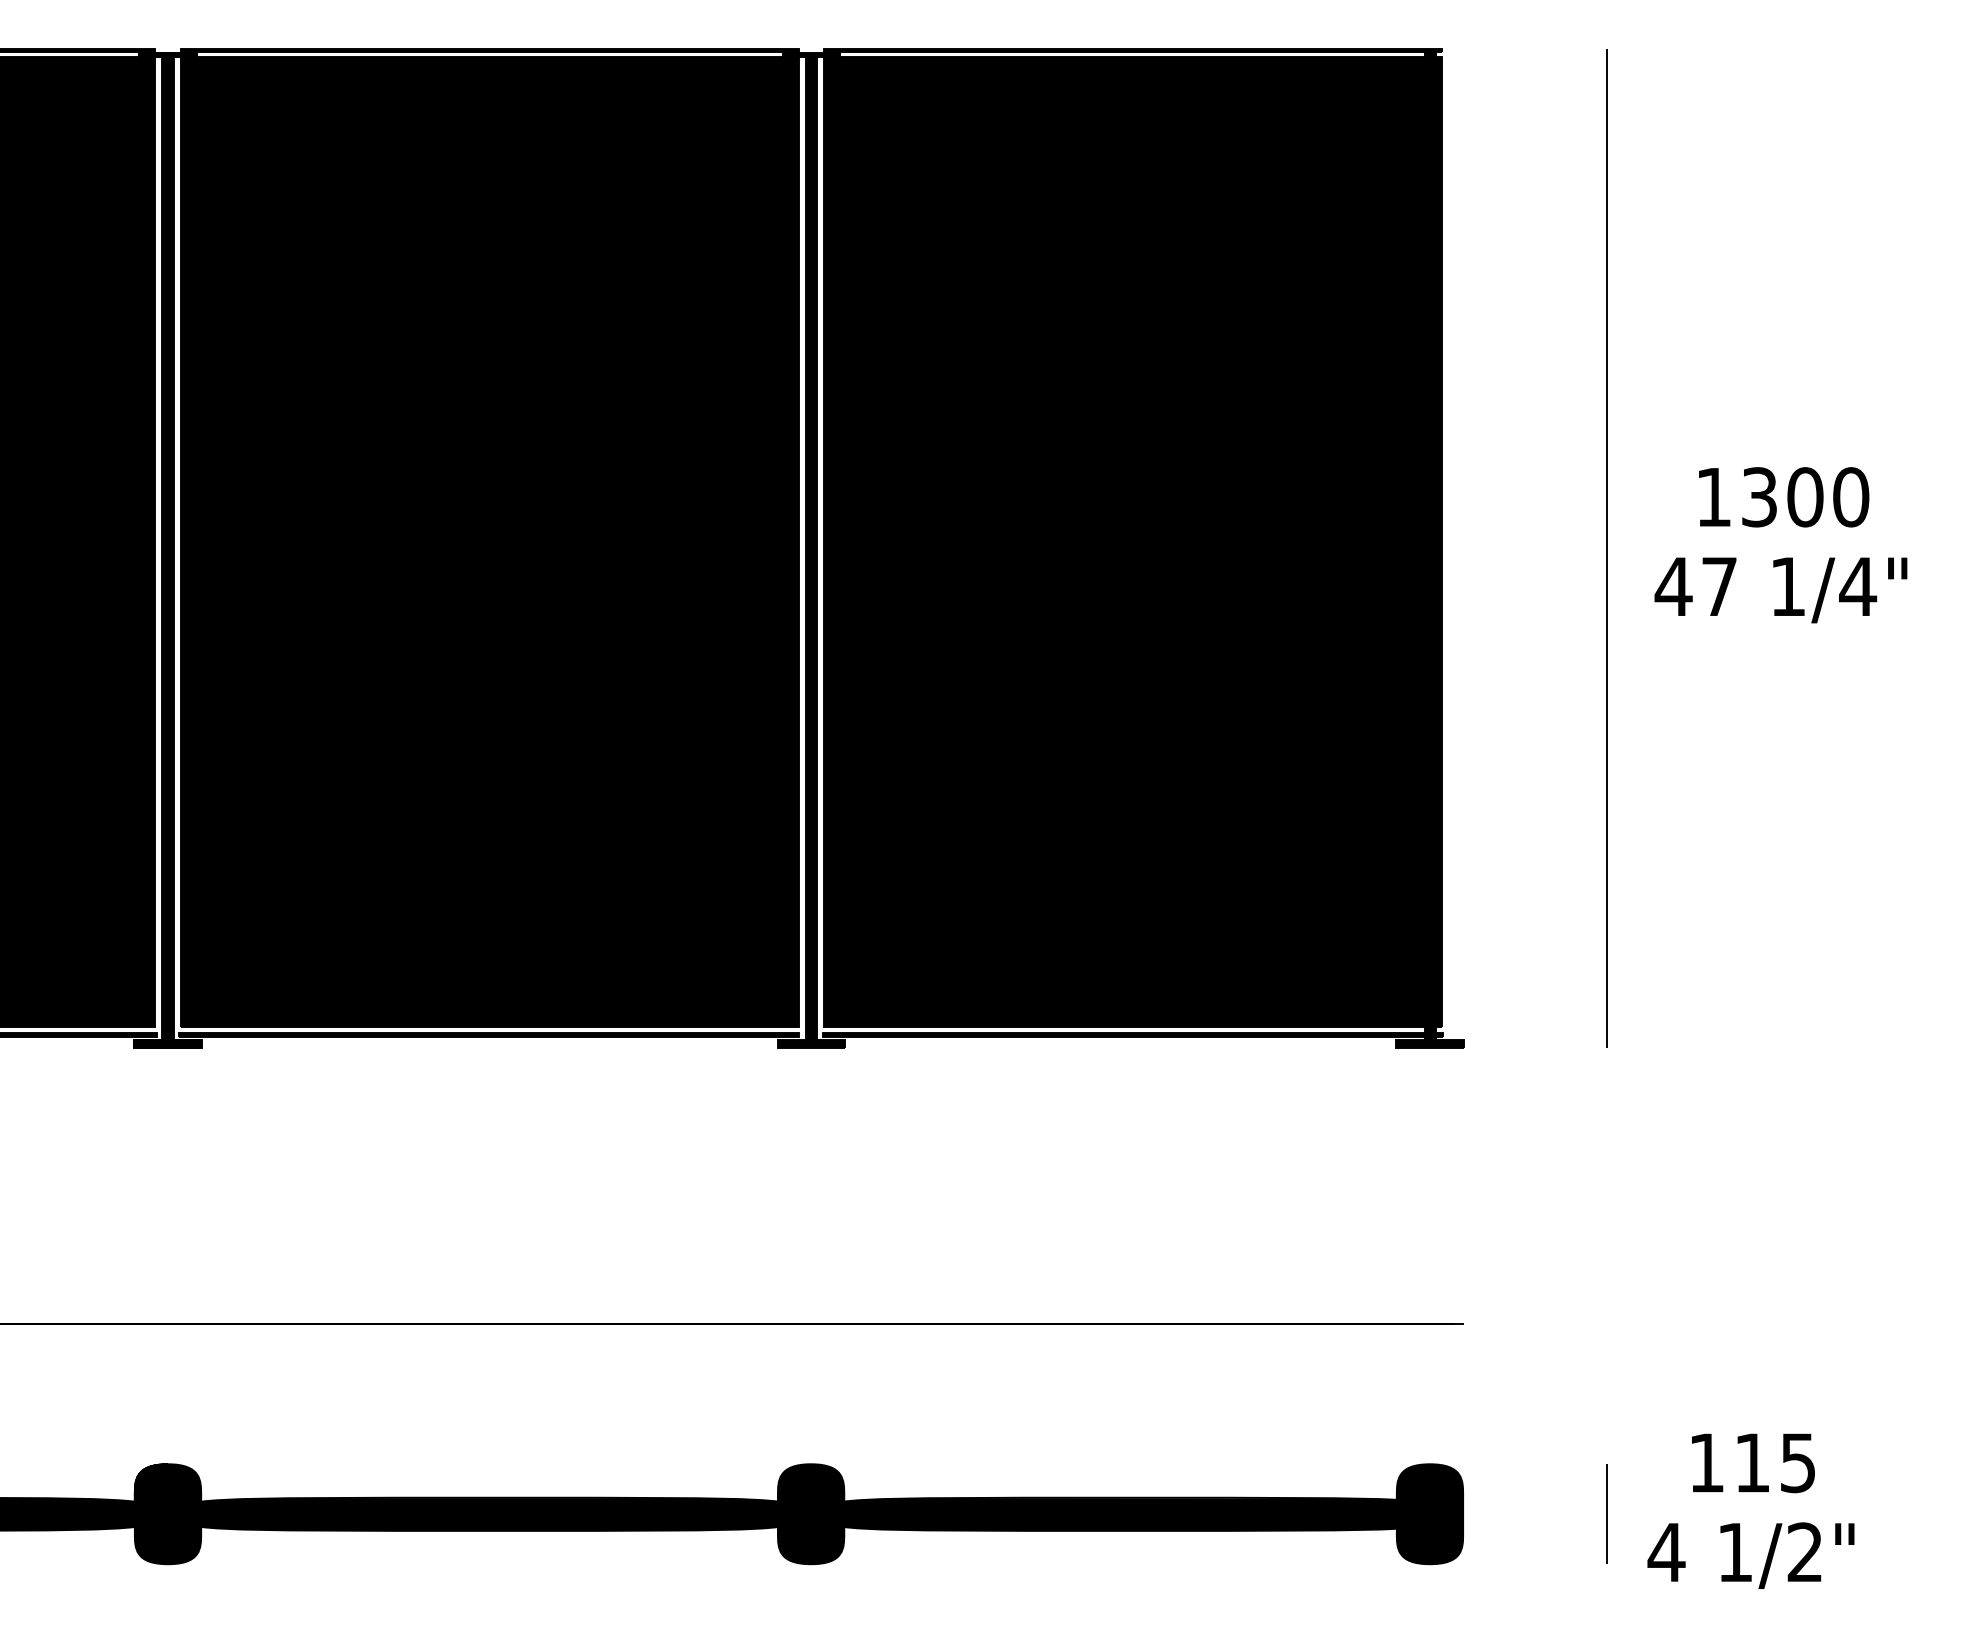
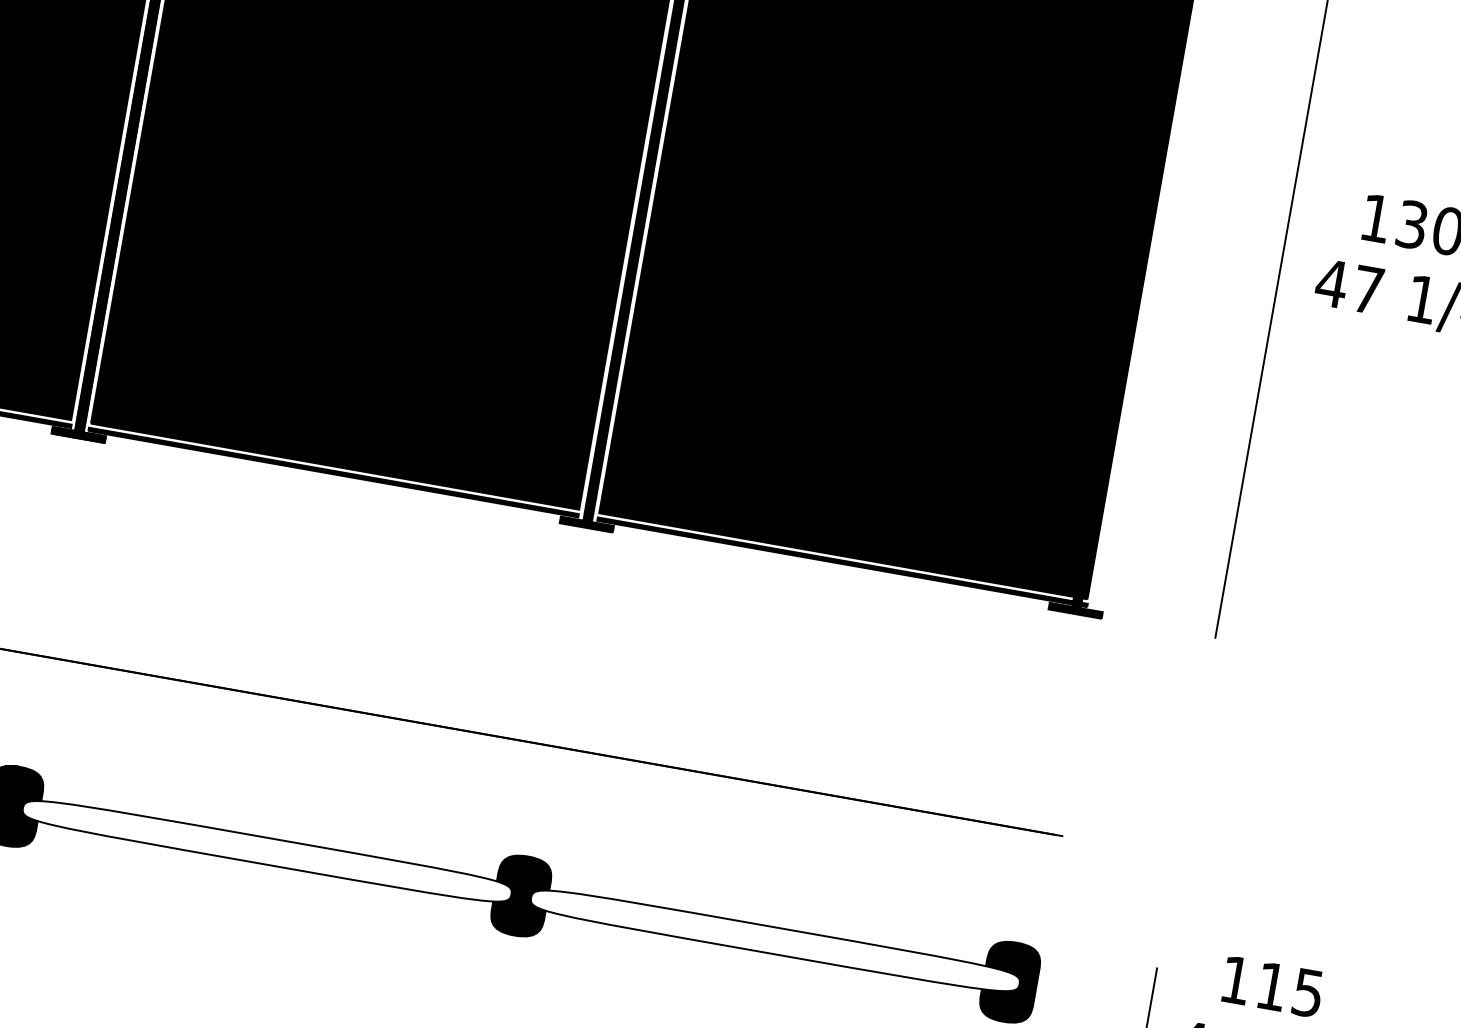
fill: (489, 1514) -> (267, 851), removed
fill: (1132, 1514) -> (775, 941), removed

